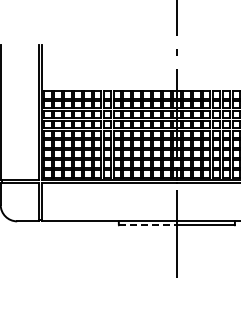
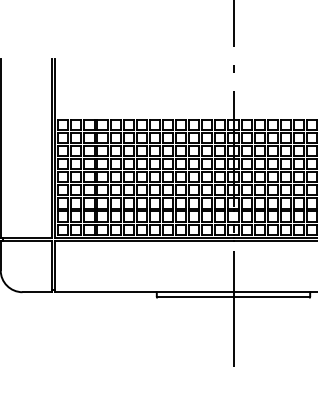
line: (147, 225) -> (194, 297), dashed -> solid

